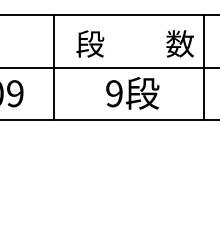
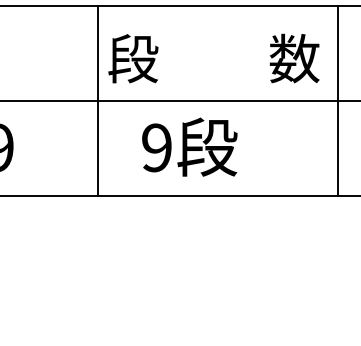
line: (54, 67) -> (97, 100), moved
text: (132, 93) -> (189, 147), moved

